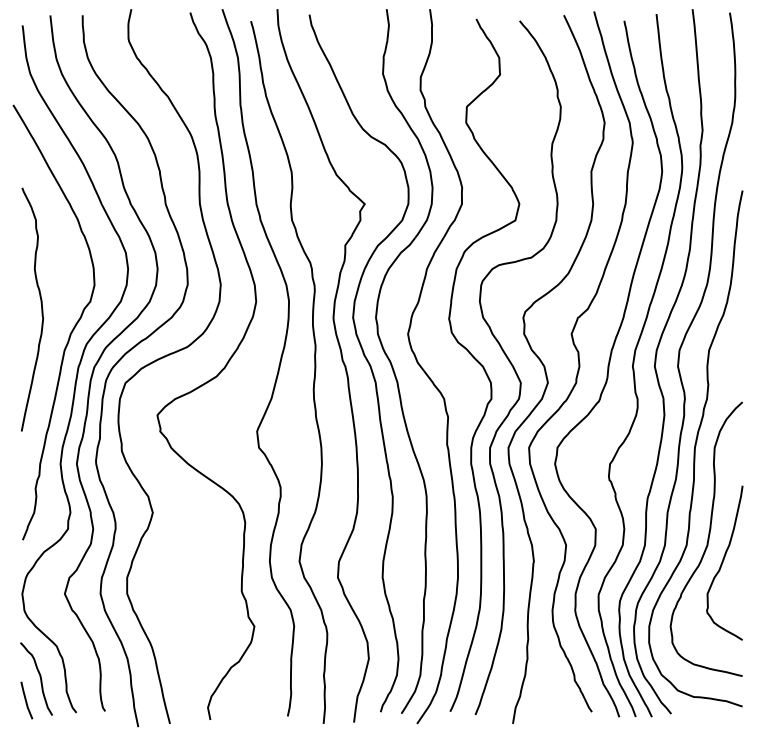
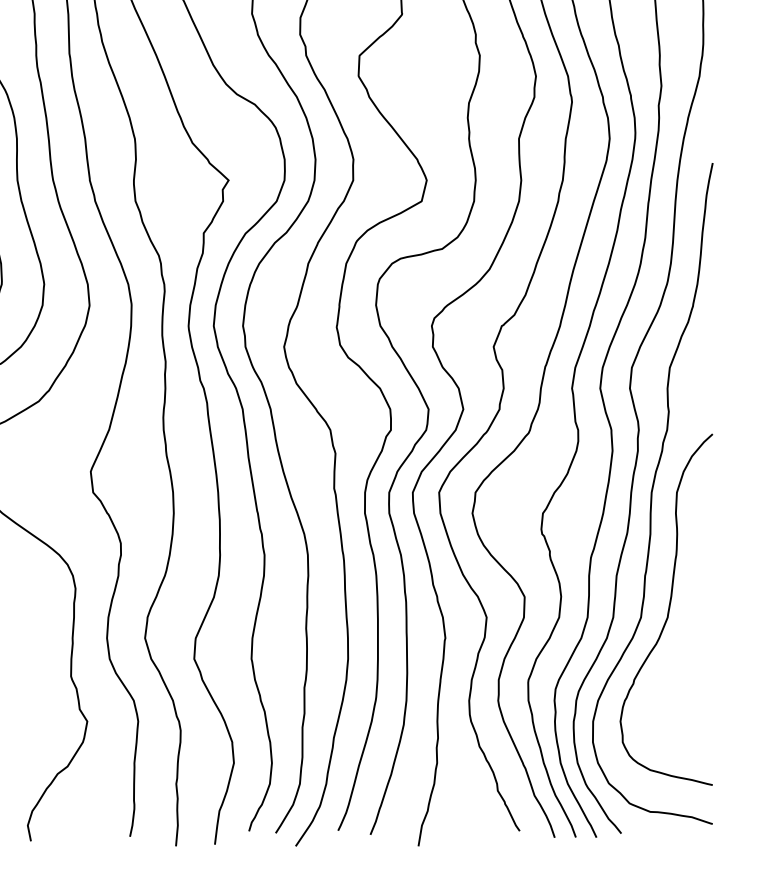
curve: (723, 562) -> (688, 639), removed

